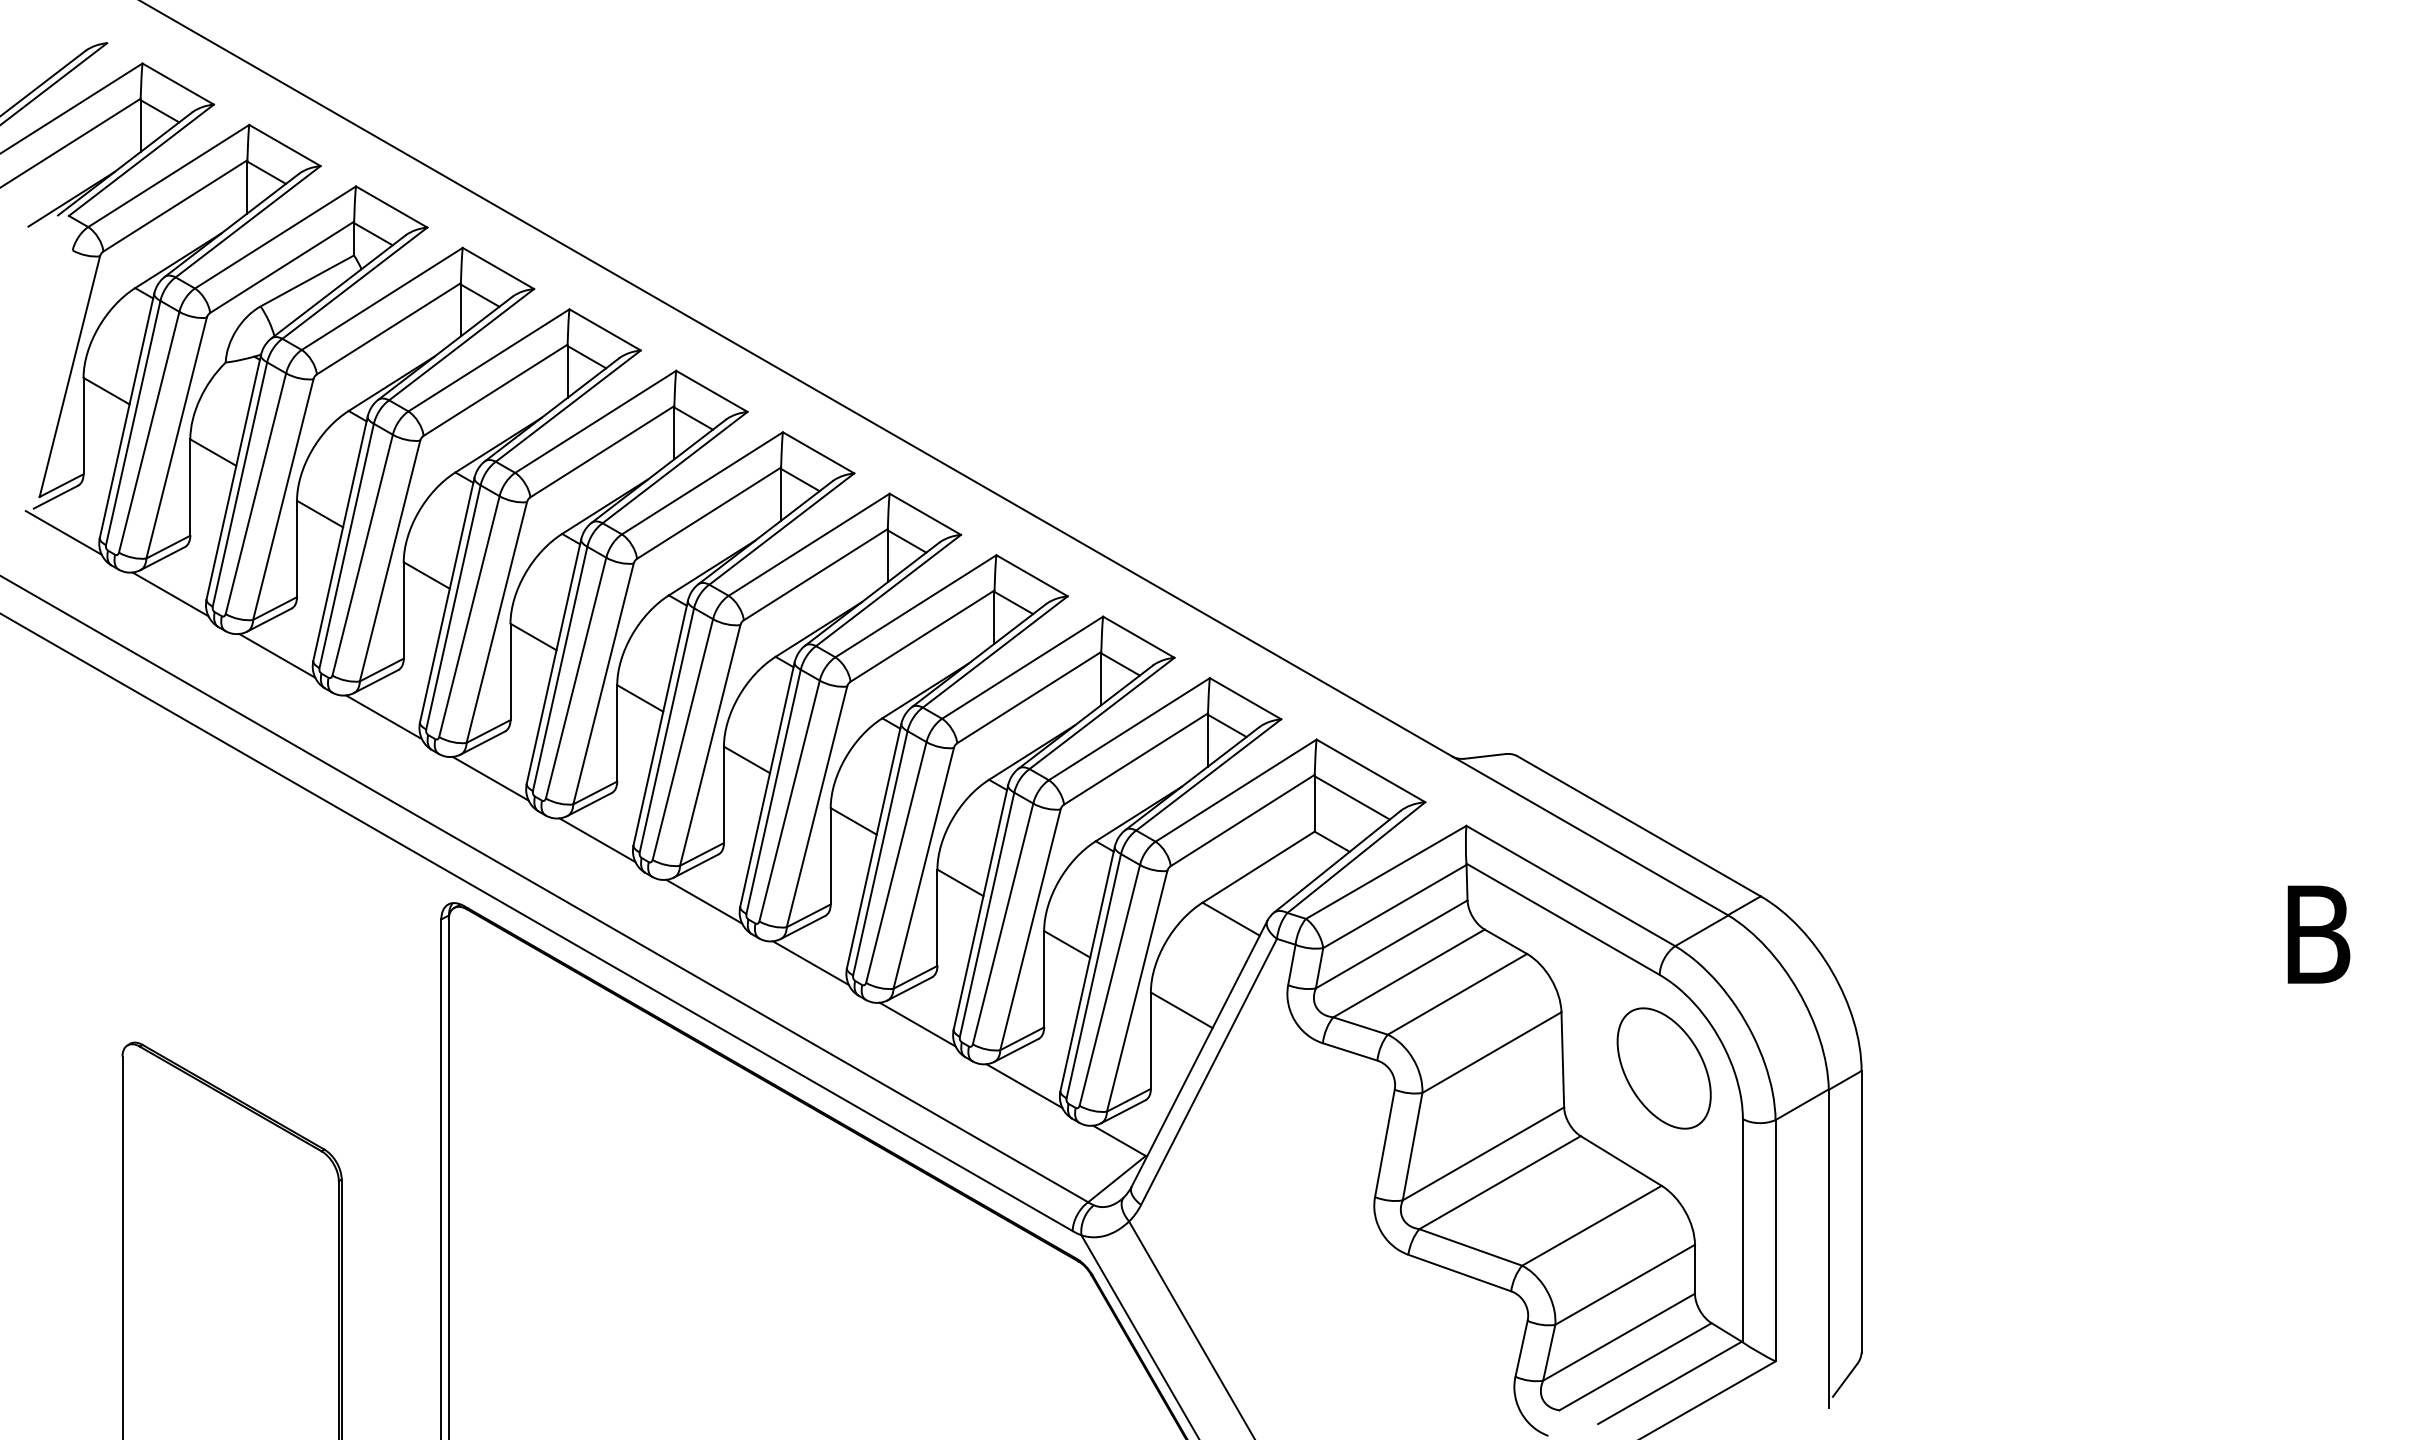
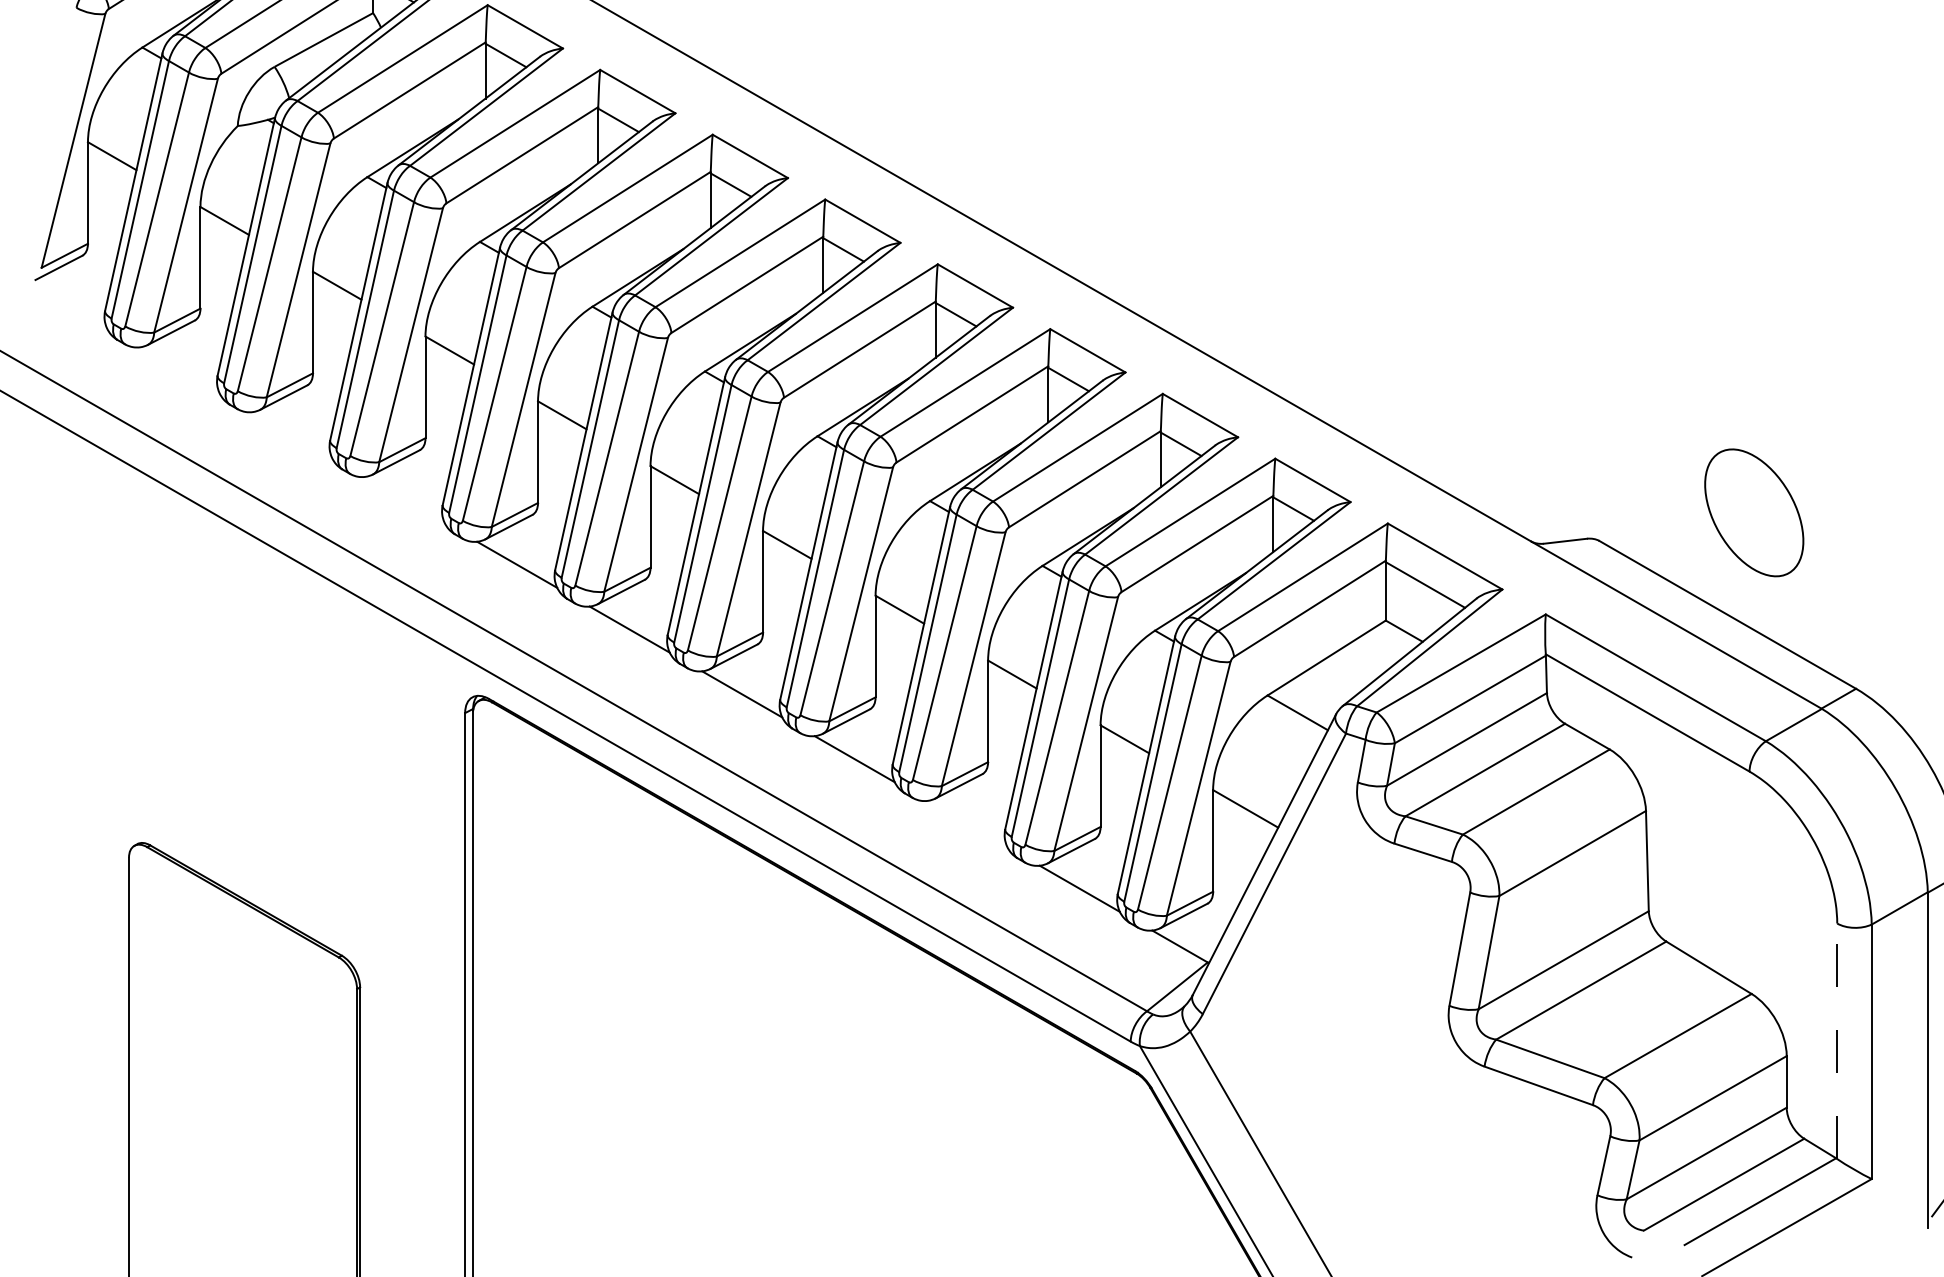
line: (63, 532) -> (66, 305), removed
line: (170, 594) -> (179, 370), removed
line: (277, 655) -> (292, 434), removed
line: (383, 717) -> (404, 500), removed
line: (917, 1024) -> (967, 823), removed
part: (1663, 1068) -> (1753, 512), moved
line: (1742, 1230) -> (1836, 1041), solid -> dashed

